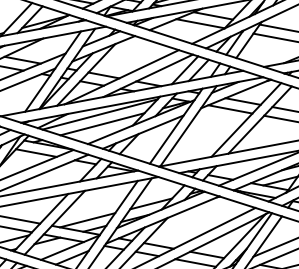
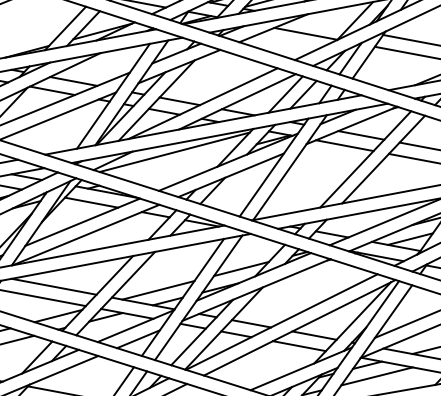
line: (213, 15) -> (322, 23), removed
line: (102, 123) -> (177, 164), removed

